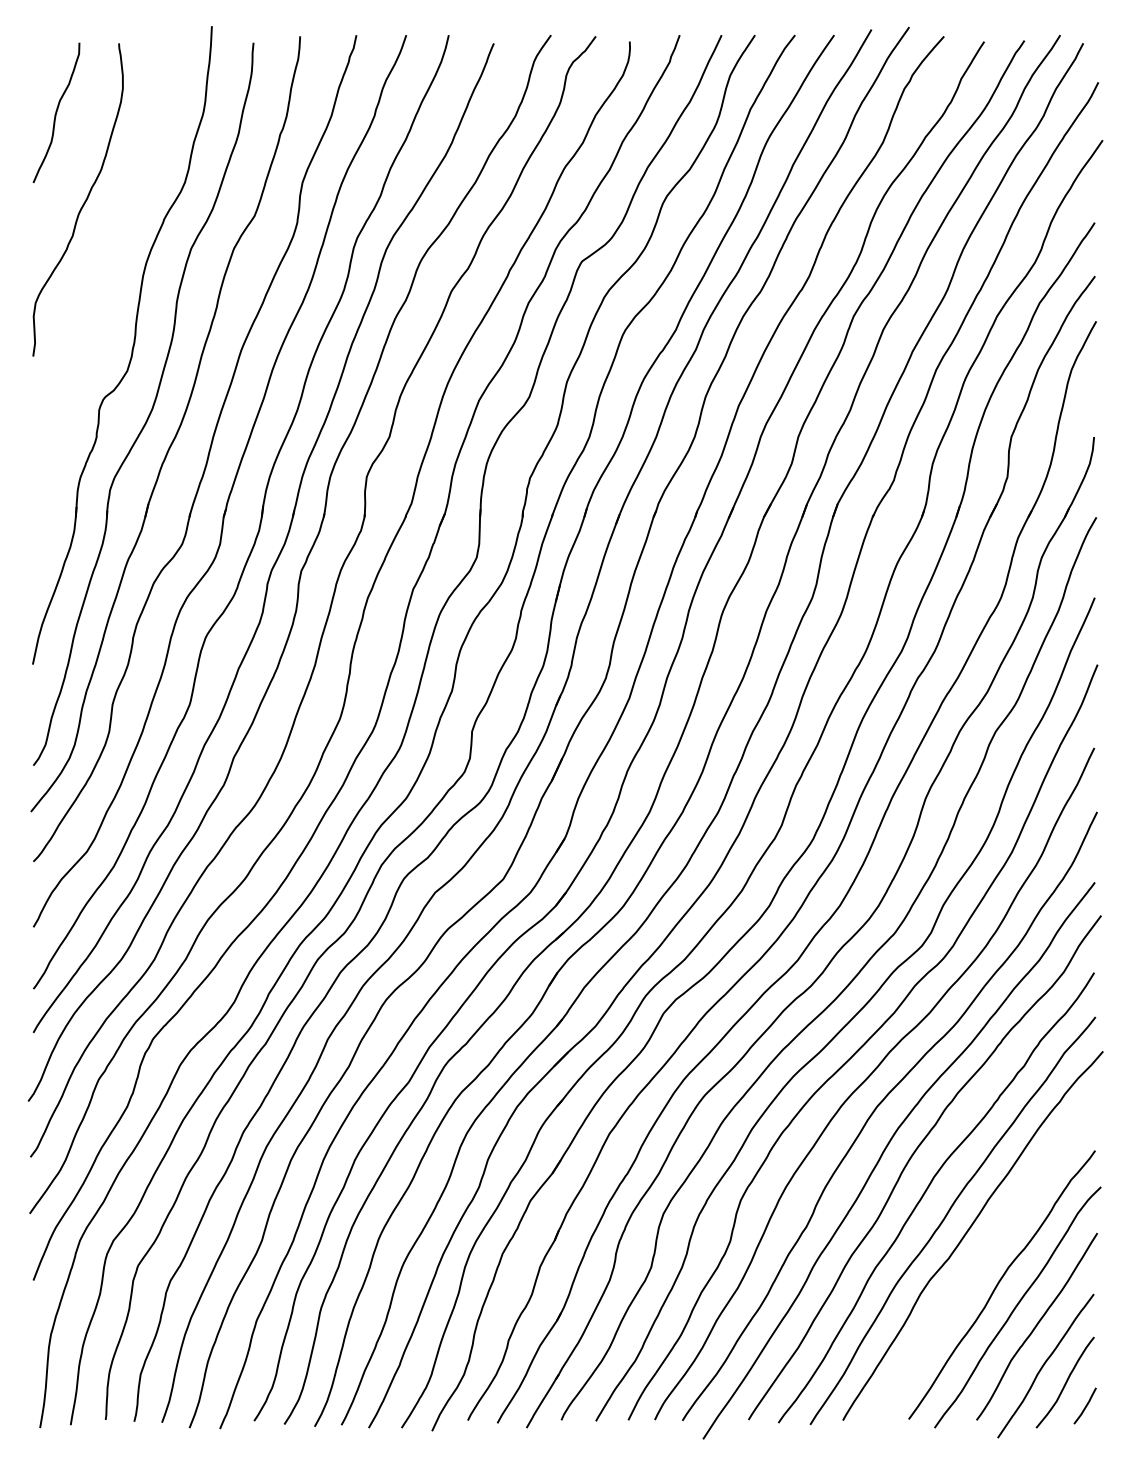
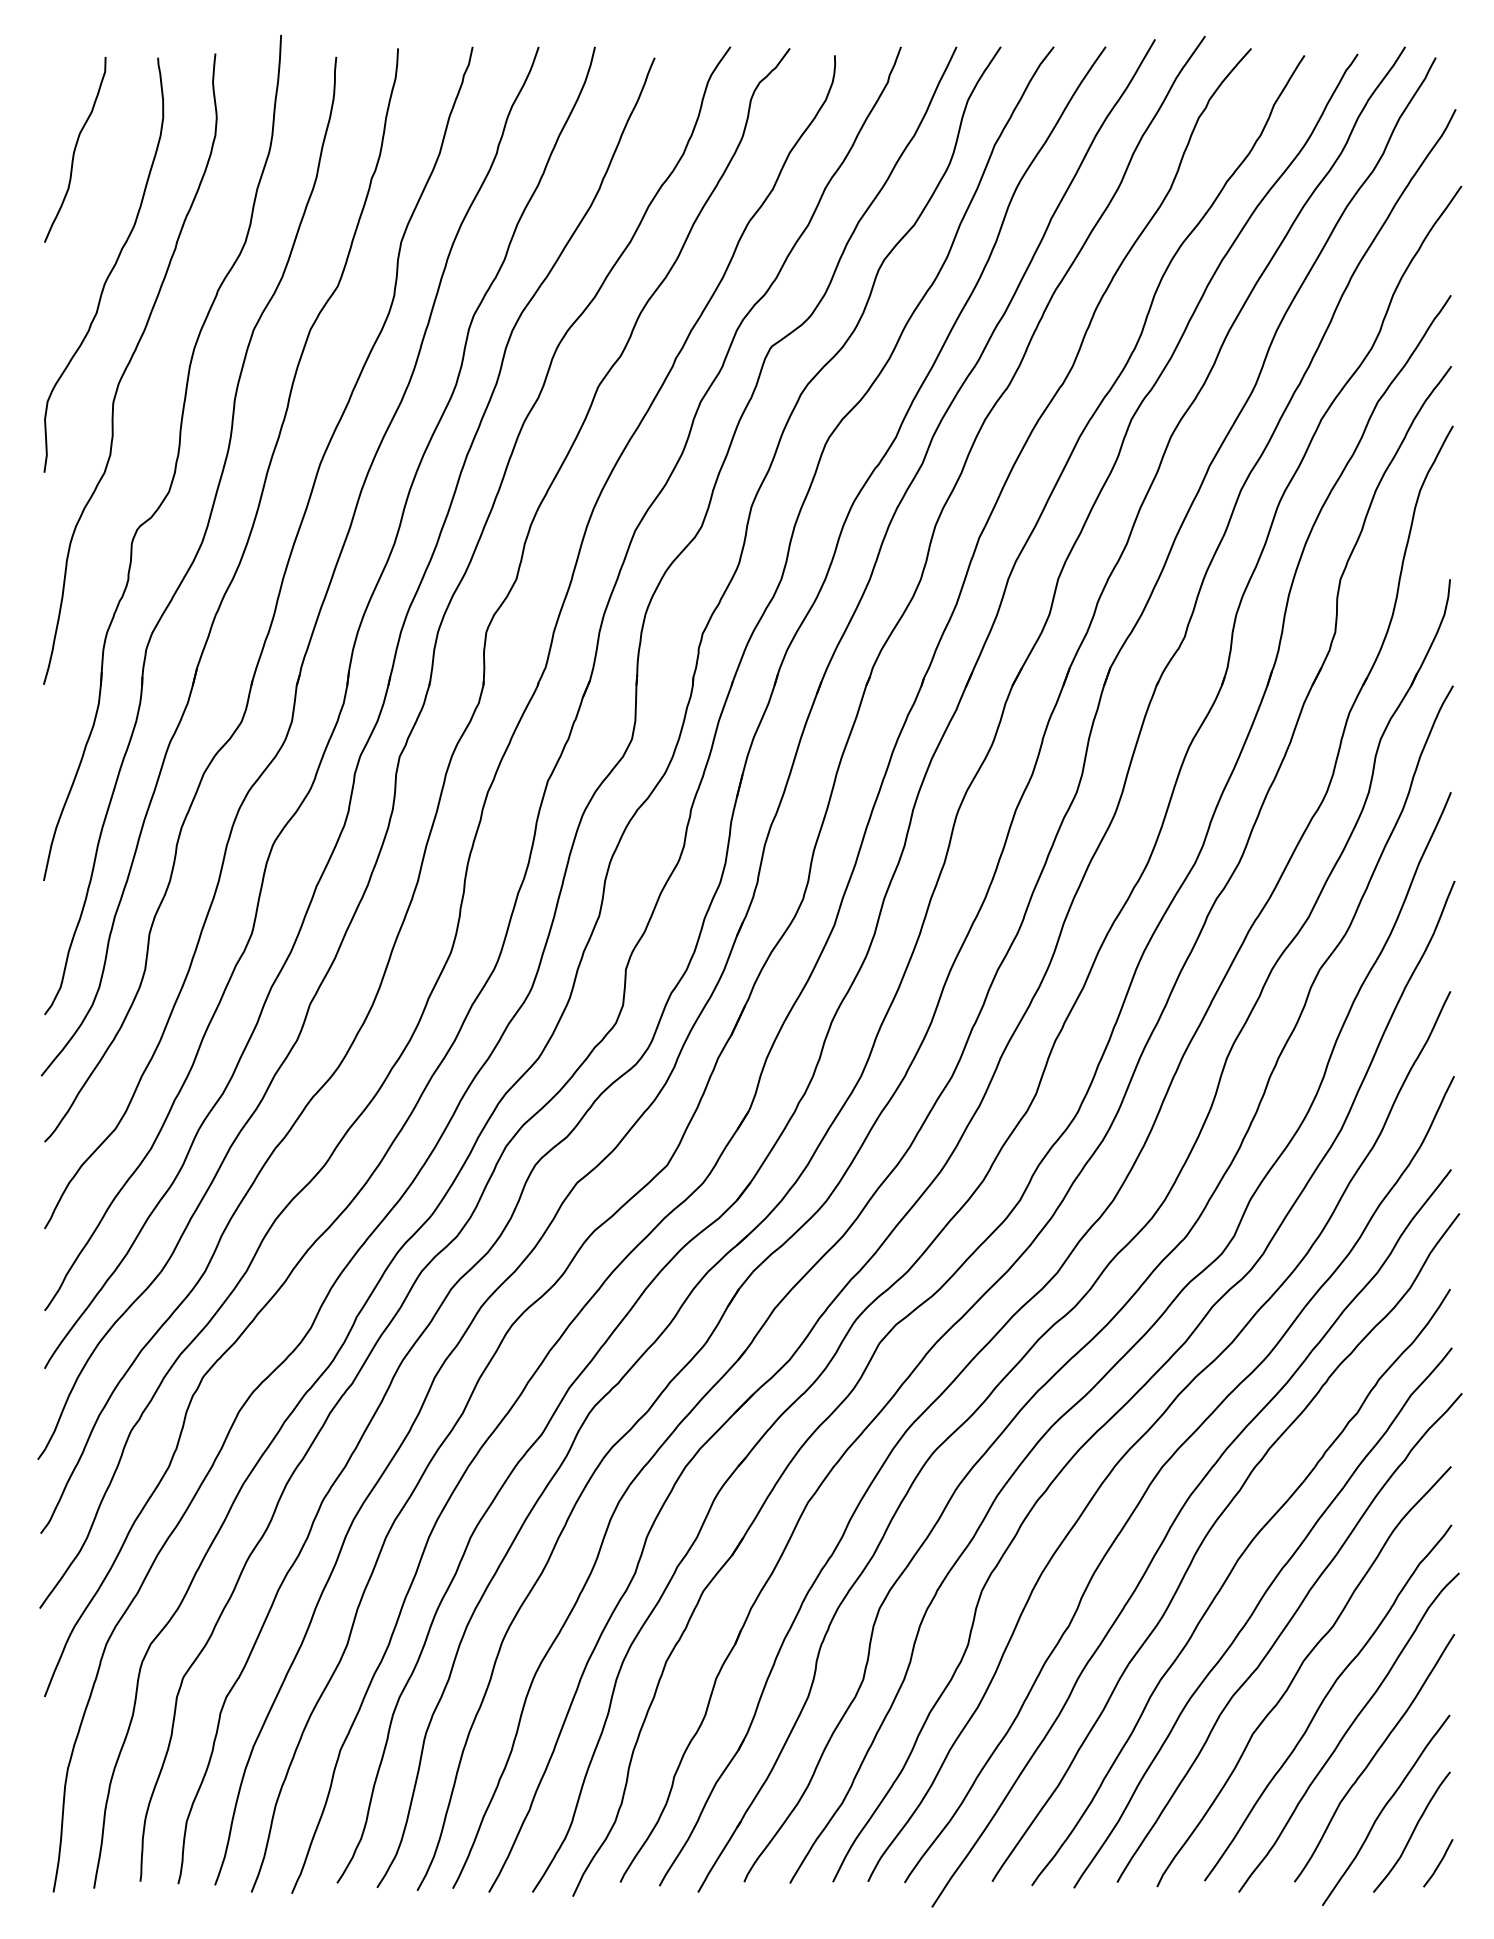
curve: (96, 276) -> (128, 366), added
curve: (978, 1263) -> (1297, 1674), added

